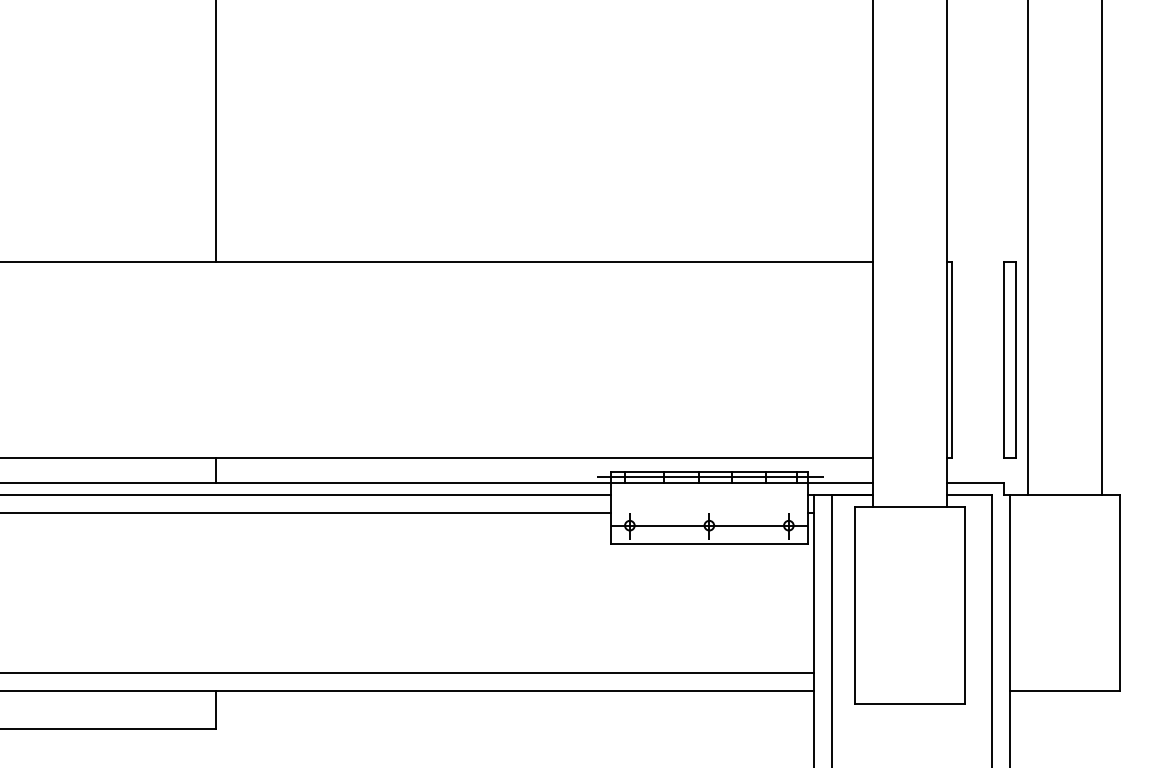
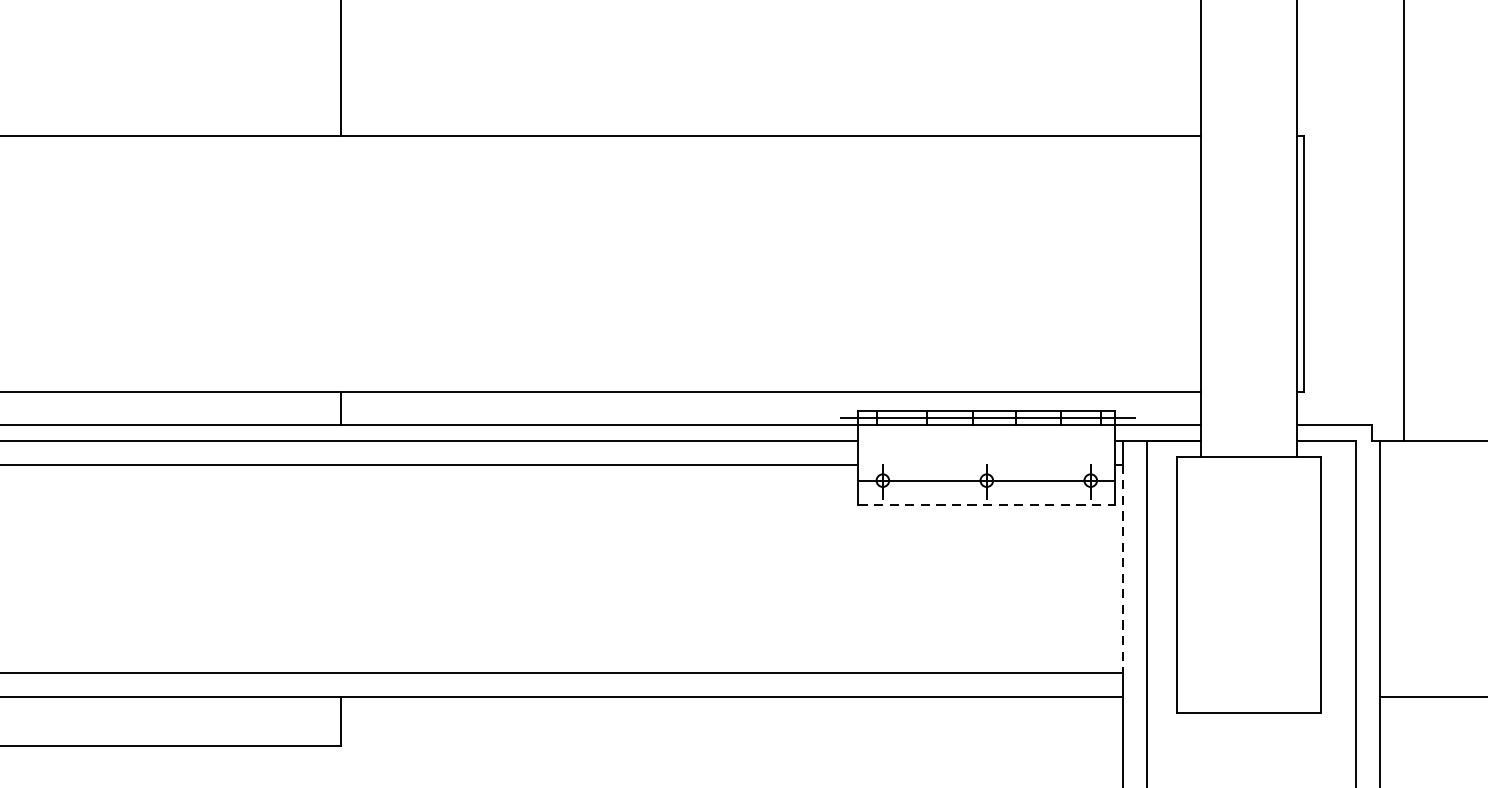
part: (1009, 359) -> (1379, 263), removed
line: (709, 544) -> (986, 505), solid -> dashed
line: (813, 593) -> (1122, 569), solid -> dashed

